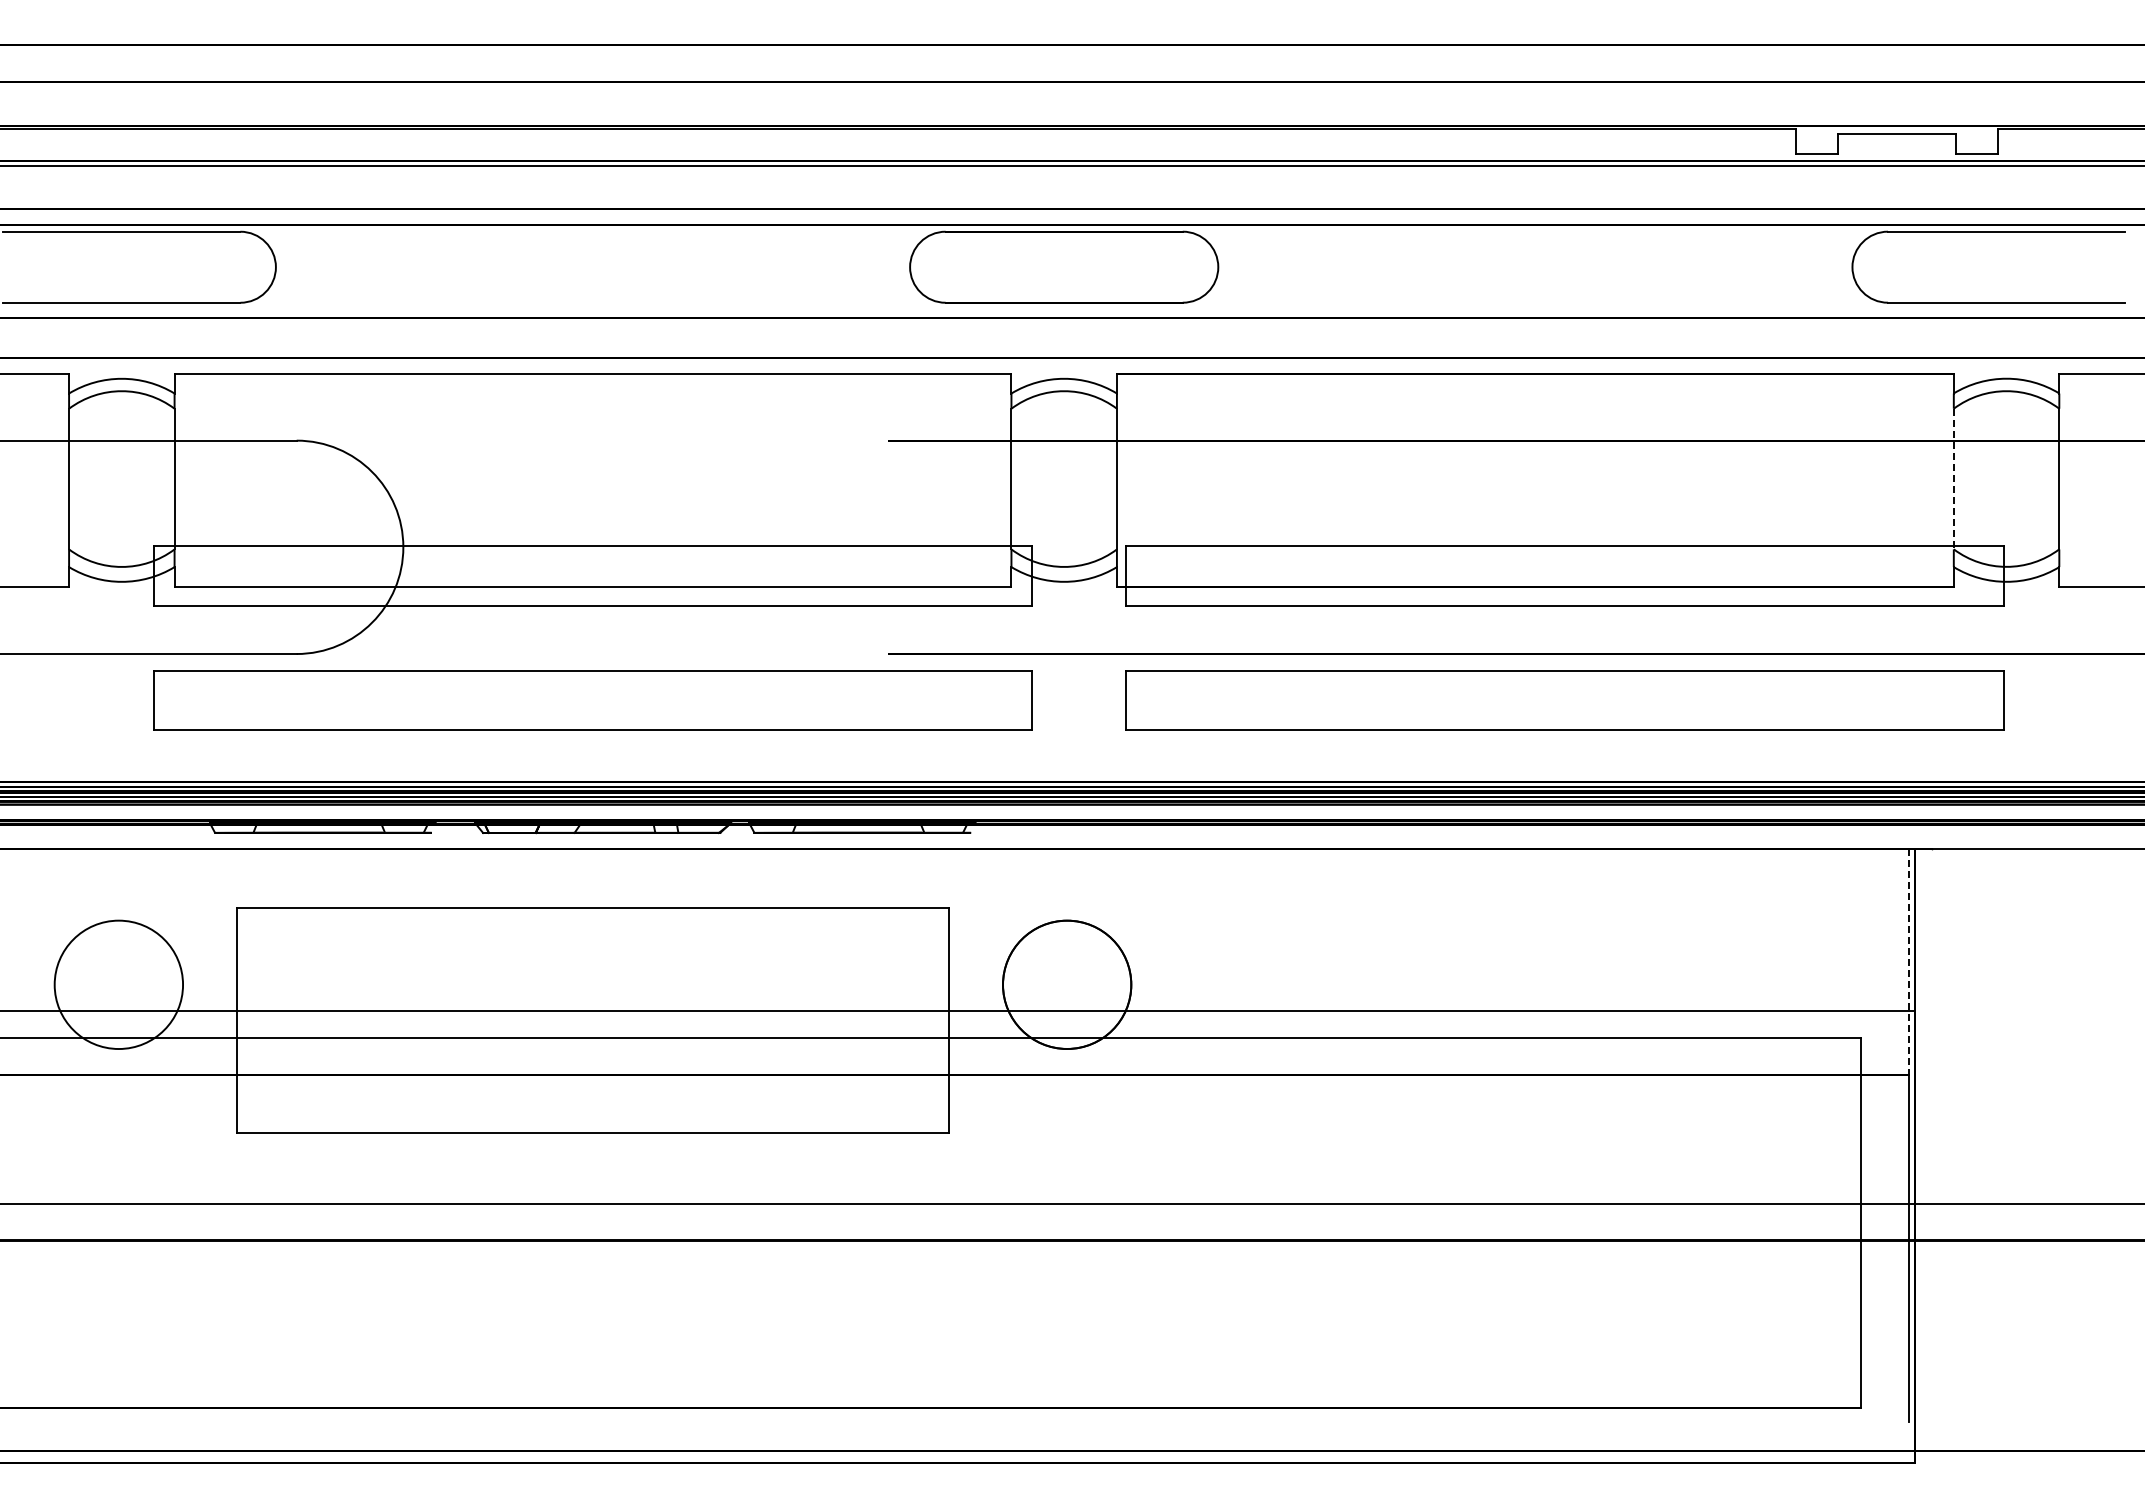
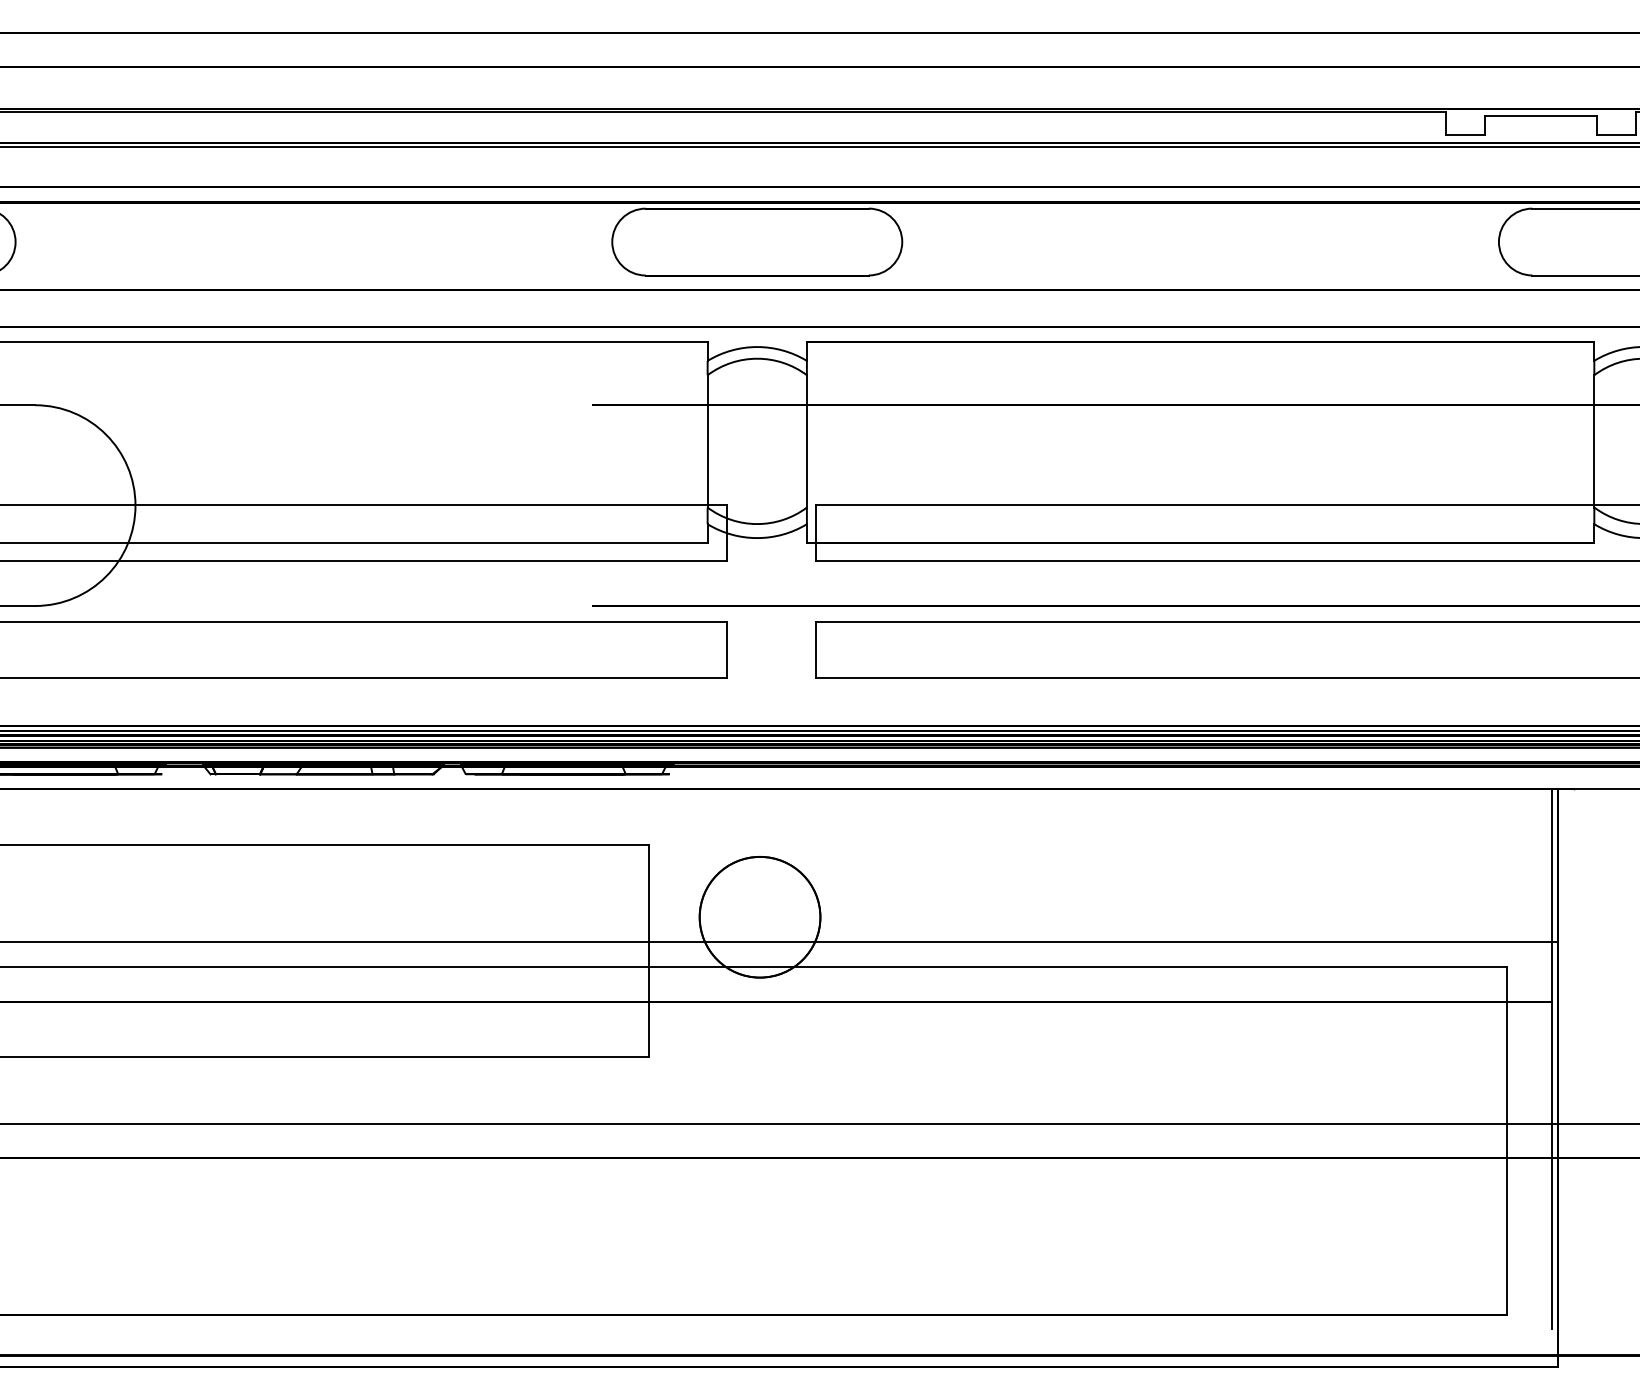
line: (1953, 479) -> (1594, 441), dashed -> solid
line: (1908, 962) -> (1551, 896), dashed -> solid

